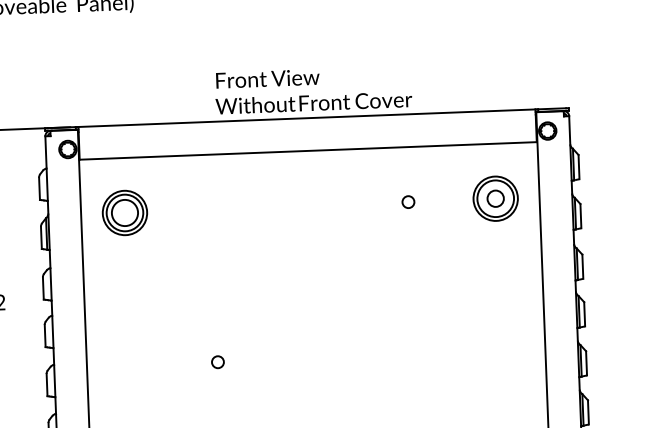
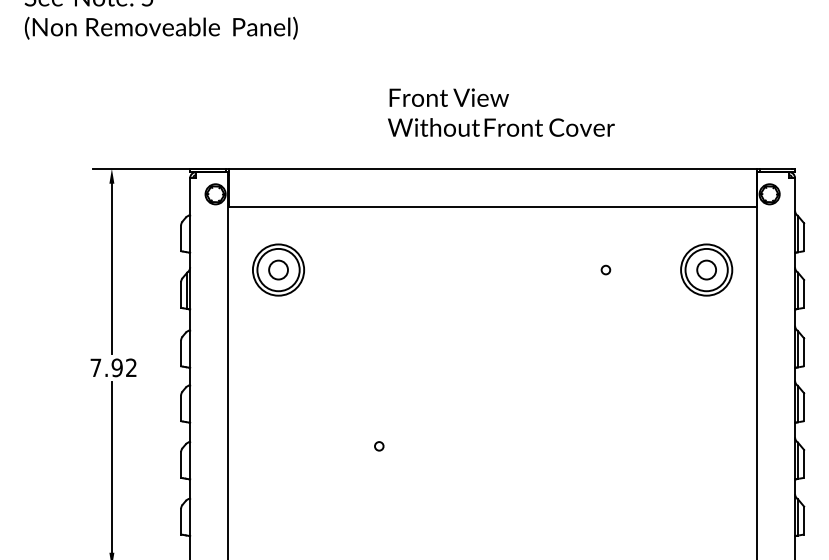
text: (313, 89) -> (501, 112), moved
circle: (408, 201) -> (605, 269), size x0.62
circle: (124, 212) -> (278, 269), size x0.62
circle: (218, 362) -> (379, 446), size x0.62

